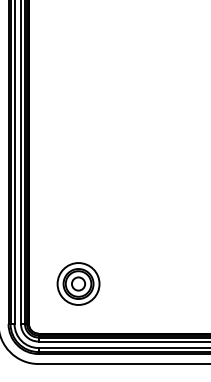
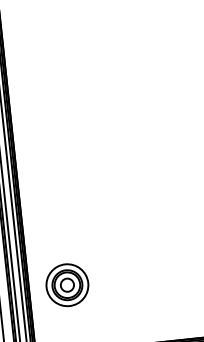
part: (78, 283) -> (67, 284), moved

